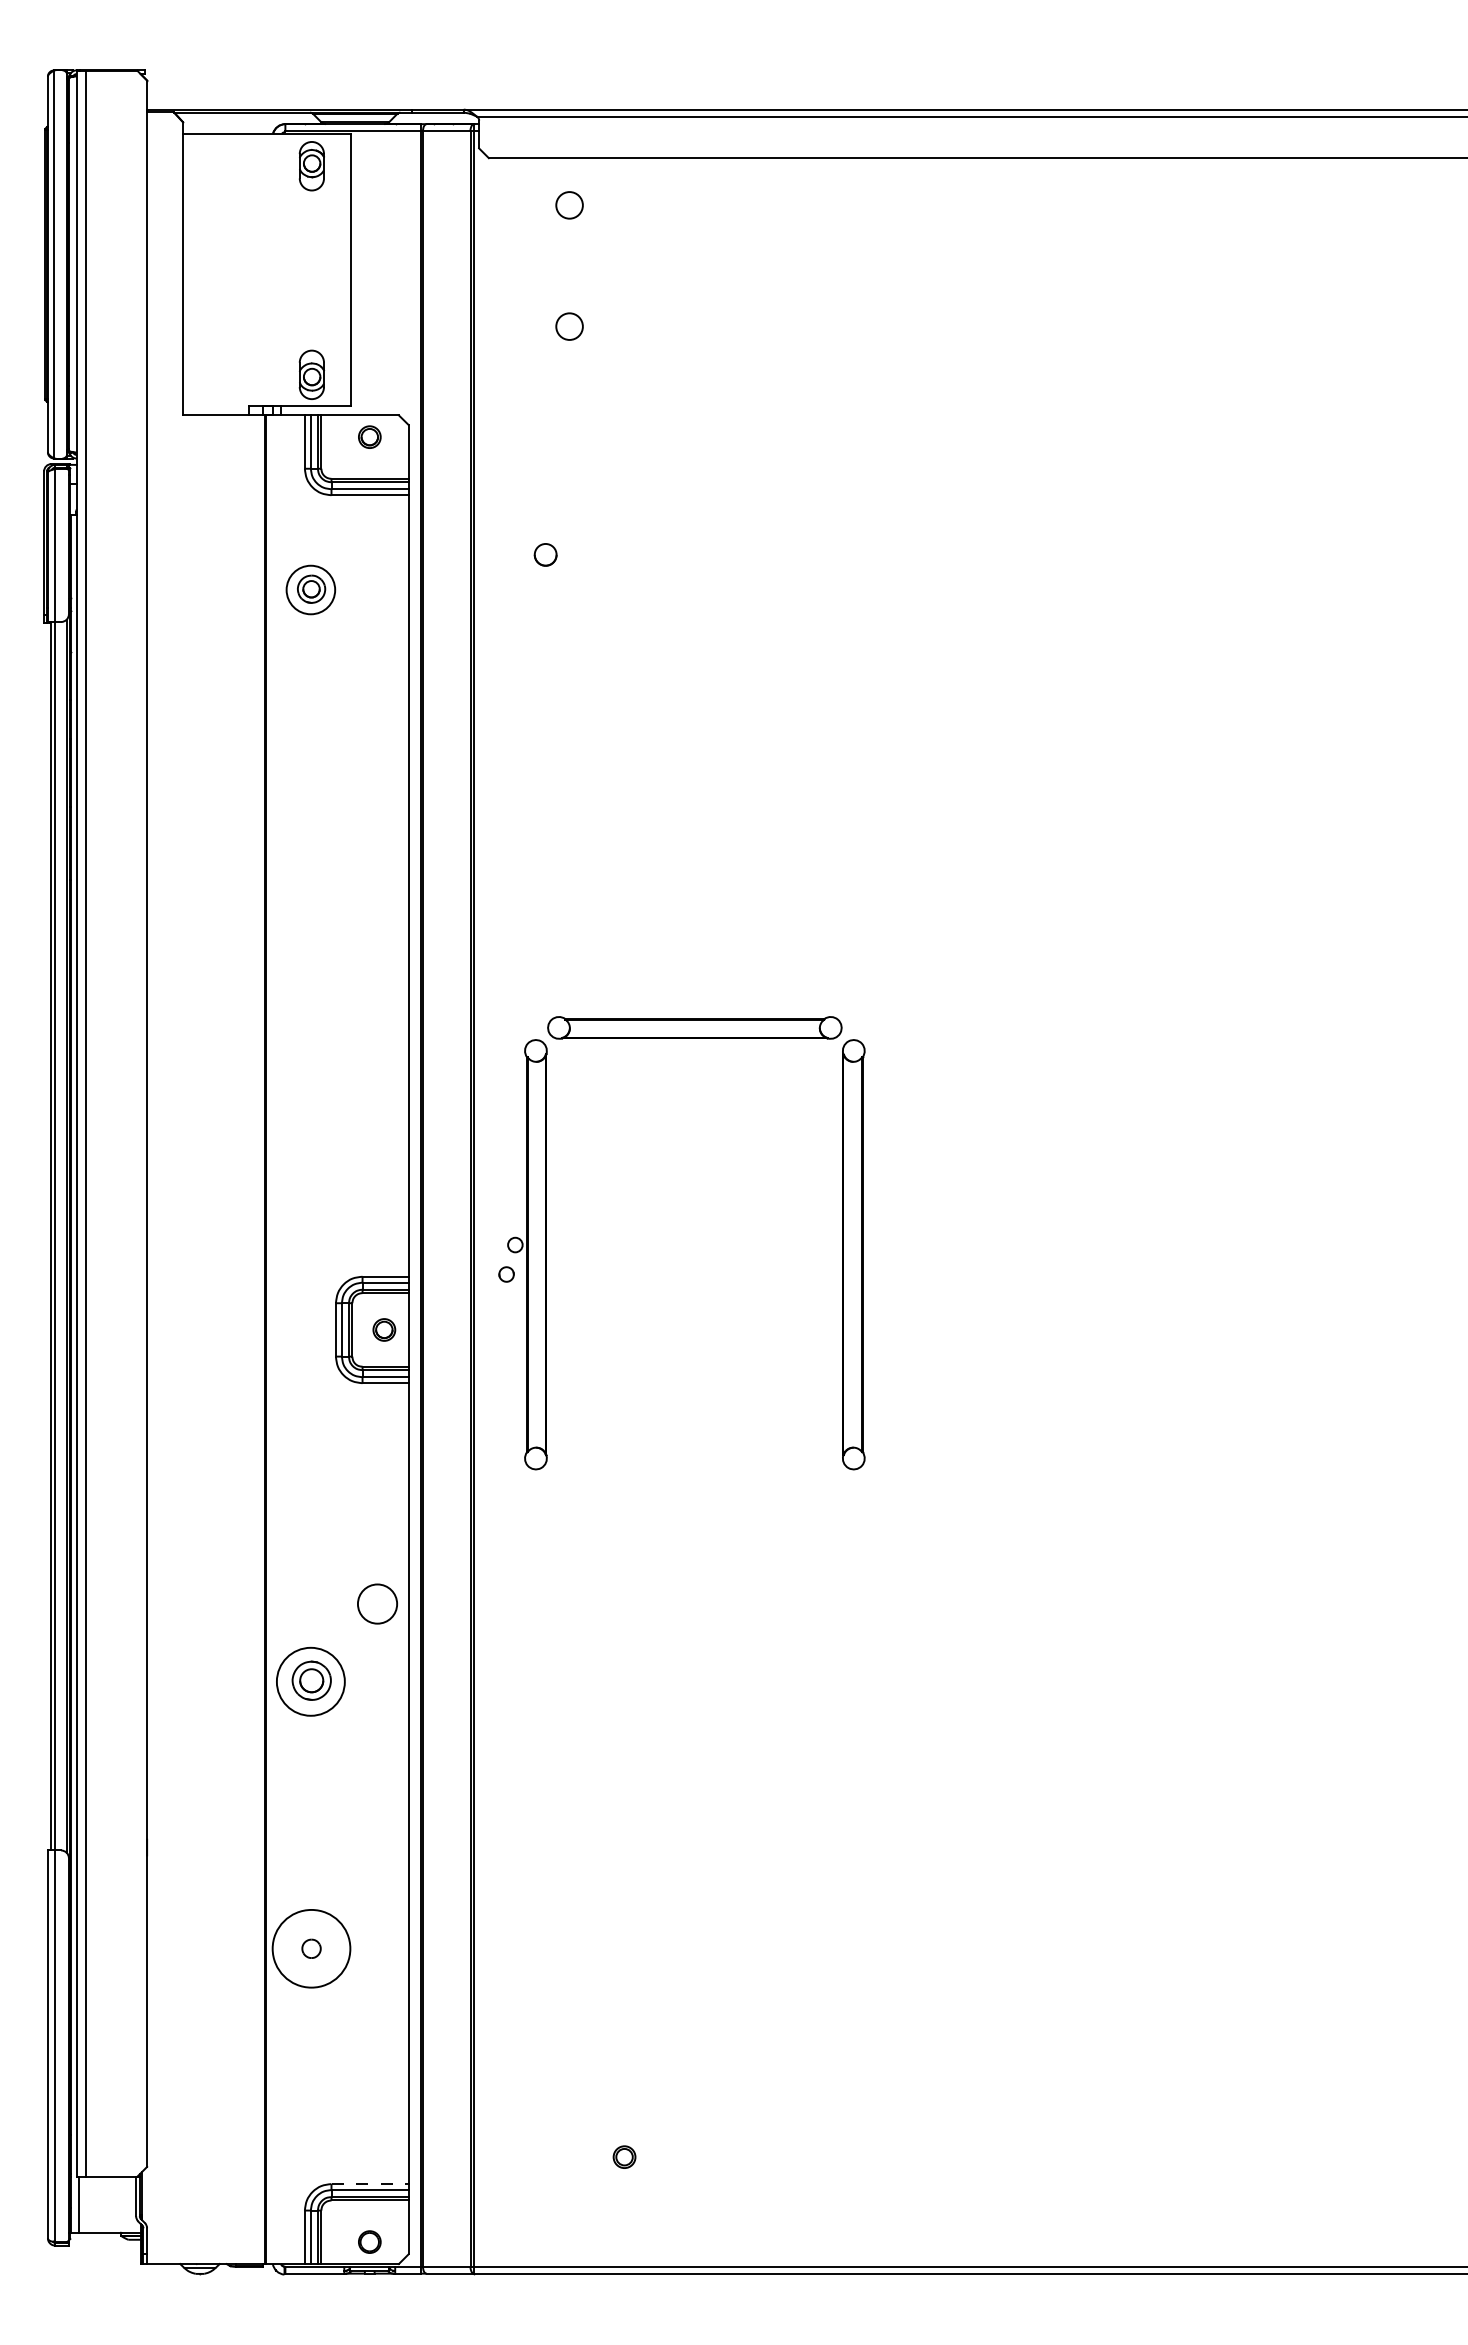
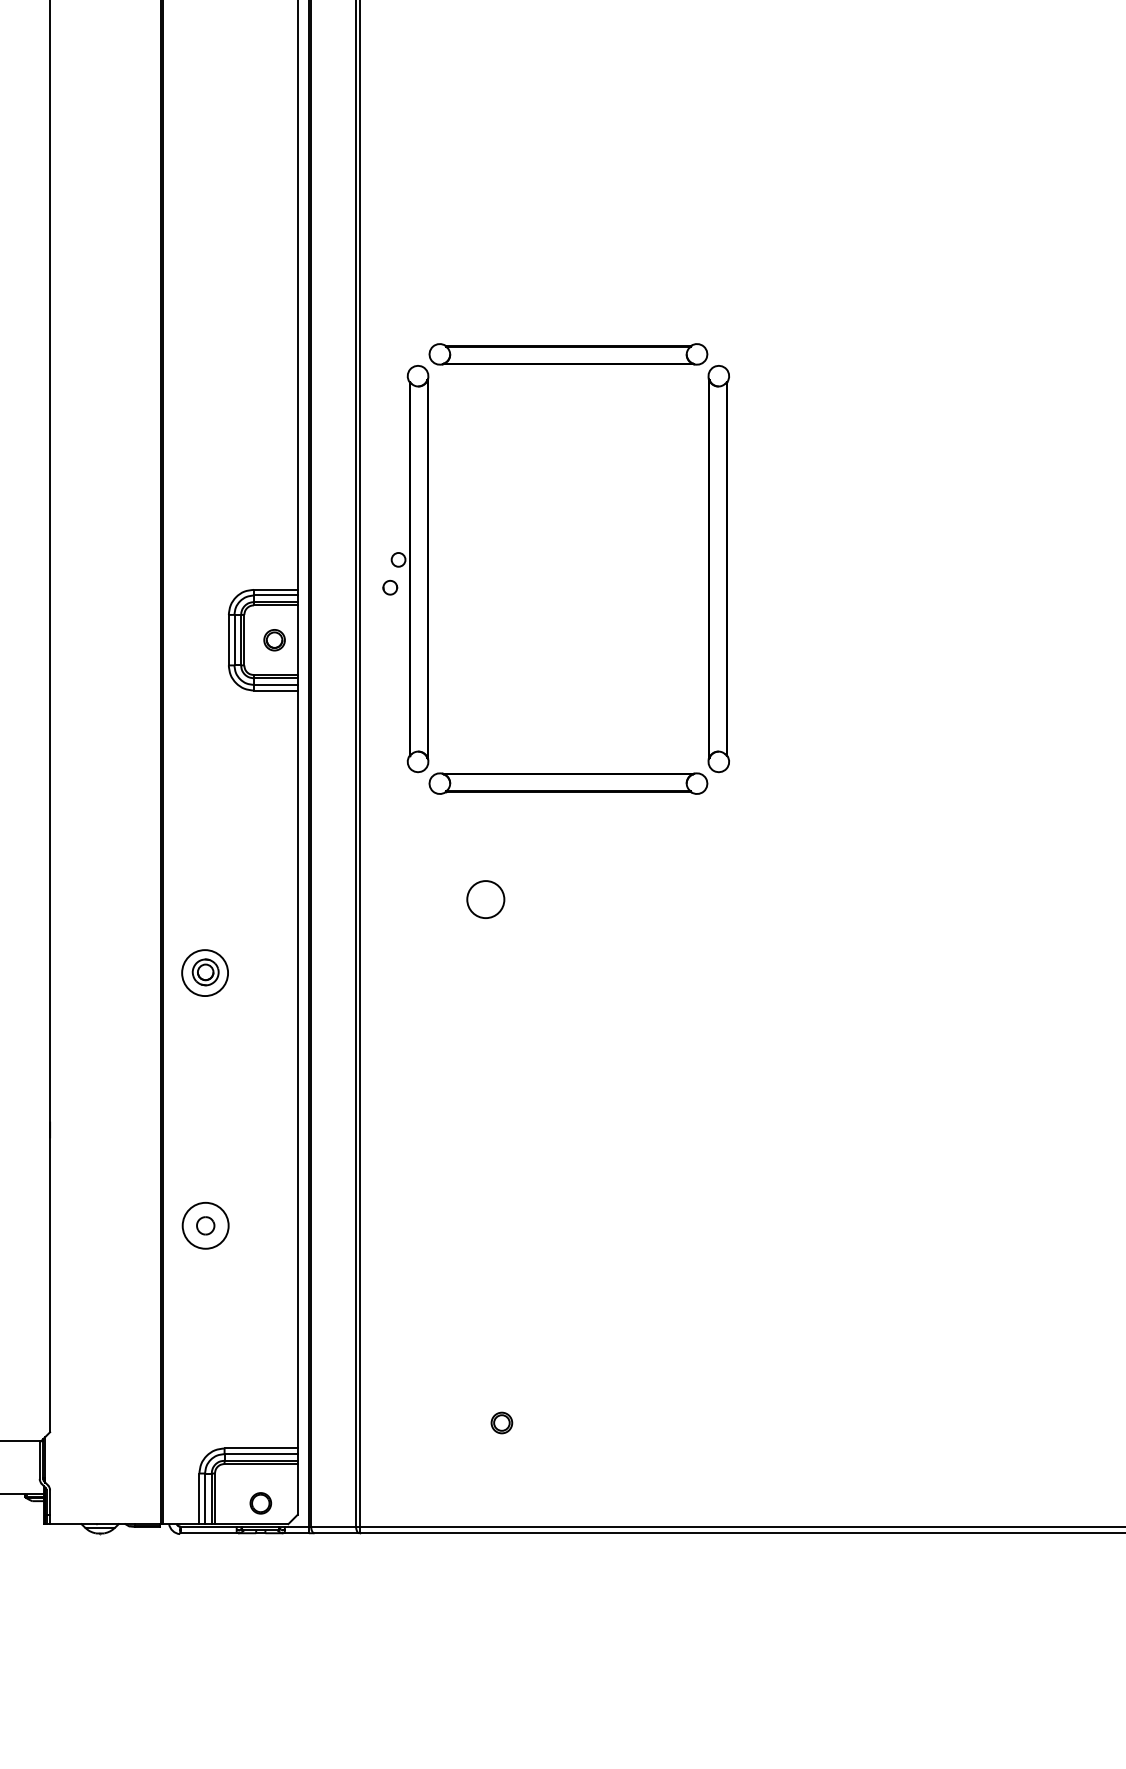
part: (694, 1481) -> (568, 783), added
circle: (377, 1603) -> (485, 899), moved
part: (310, 1681) -> (204, 972), size x0.71
circle: (311, 1948) -> (205, 1225), size x0.62
line: (370, 2184) -> (261, 1448), dashed -> solid

